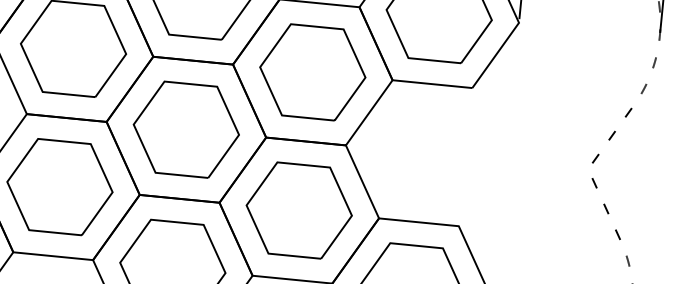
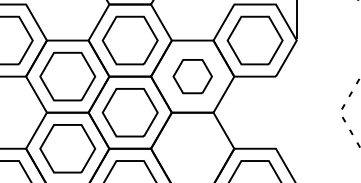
part: (312, 72) -> (192, 76), size x0.7
part: (298, 210) -> (192, 148), removed

